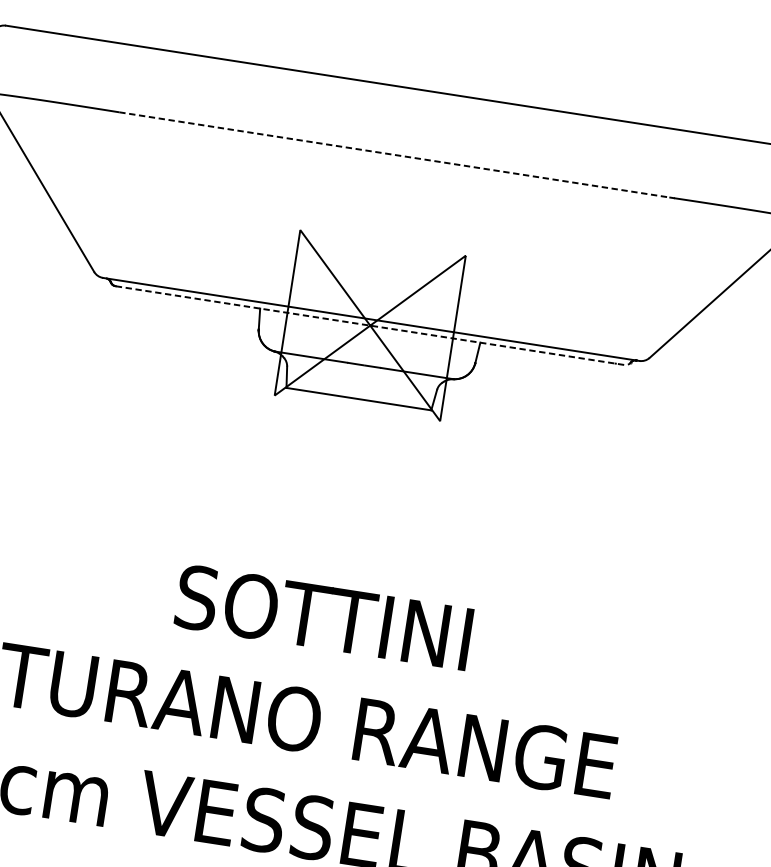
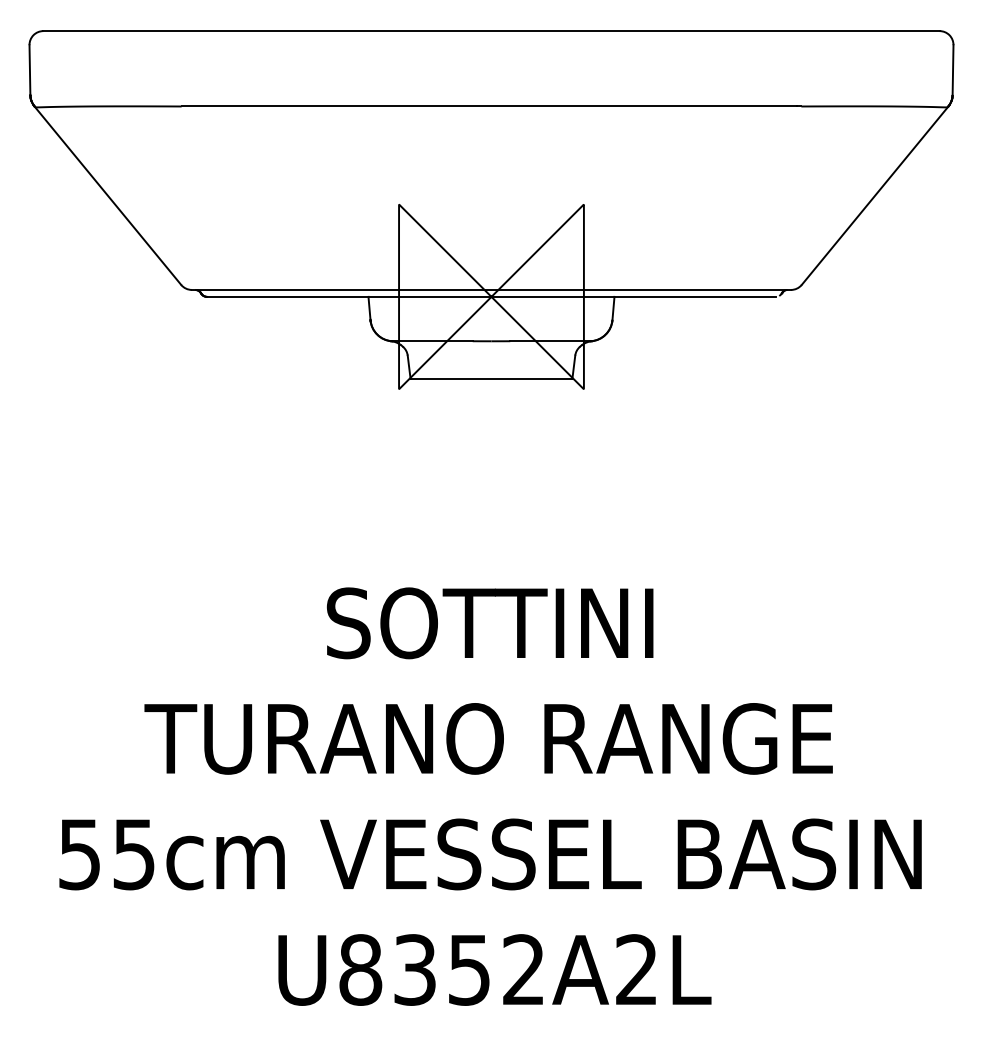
line: (394, 154) -> (489, 106), dashed -> solid
line: (370, 325) -> (491, 296), dashed -> solid

